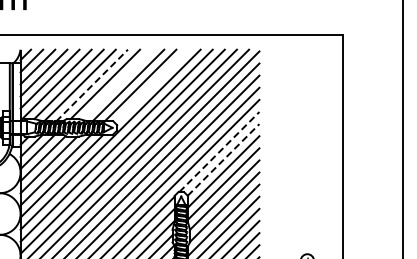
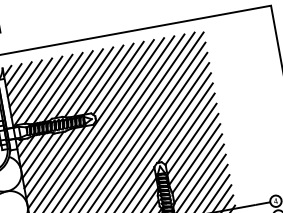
line: (117, 84) -> (89, 81), added
line: (92, 85) -> (68, 86), dashed -> solid
line: (151, 86) -> (118, 78), added
line: (219, 151) -> (185, 122), dashed -> solid
line: (223, 159) -> (189, 128), dashed -> solid

